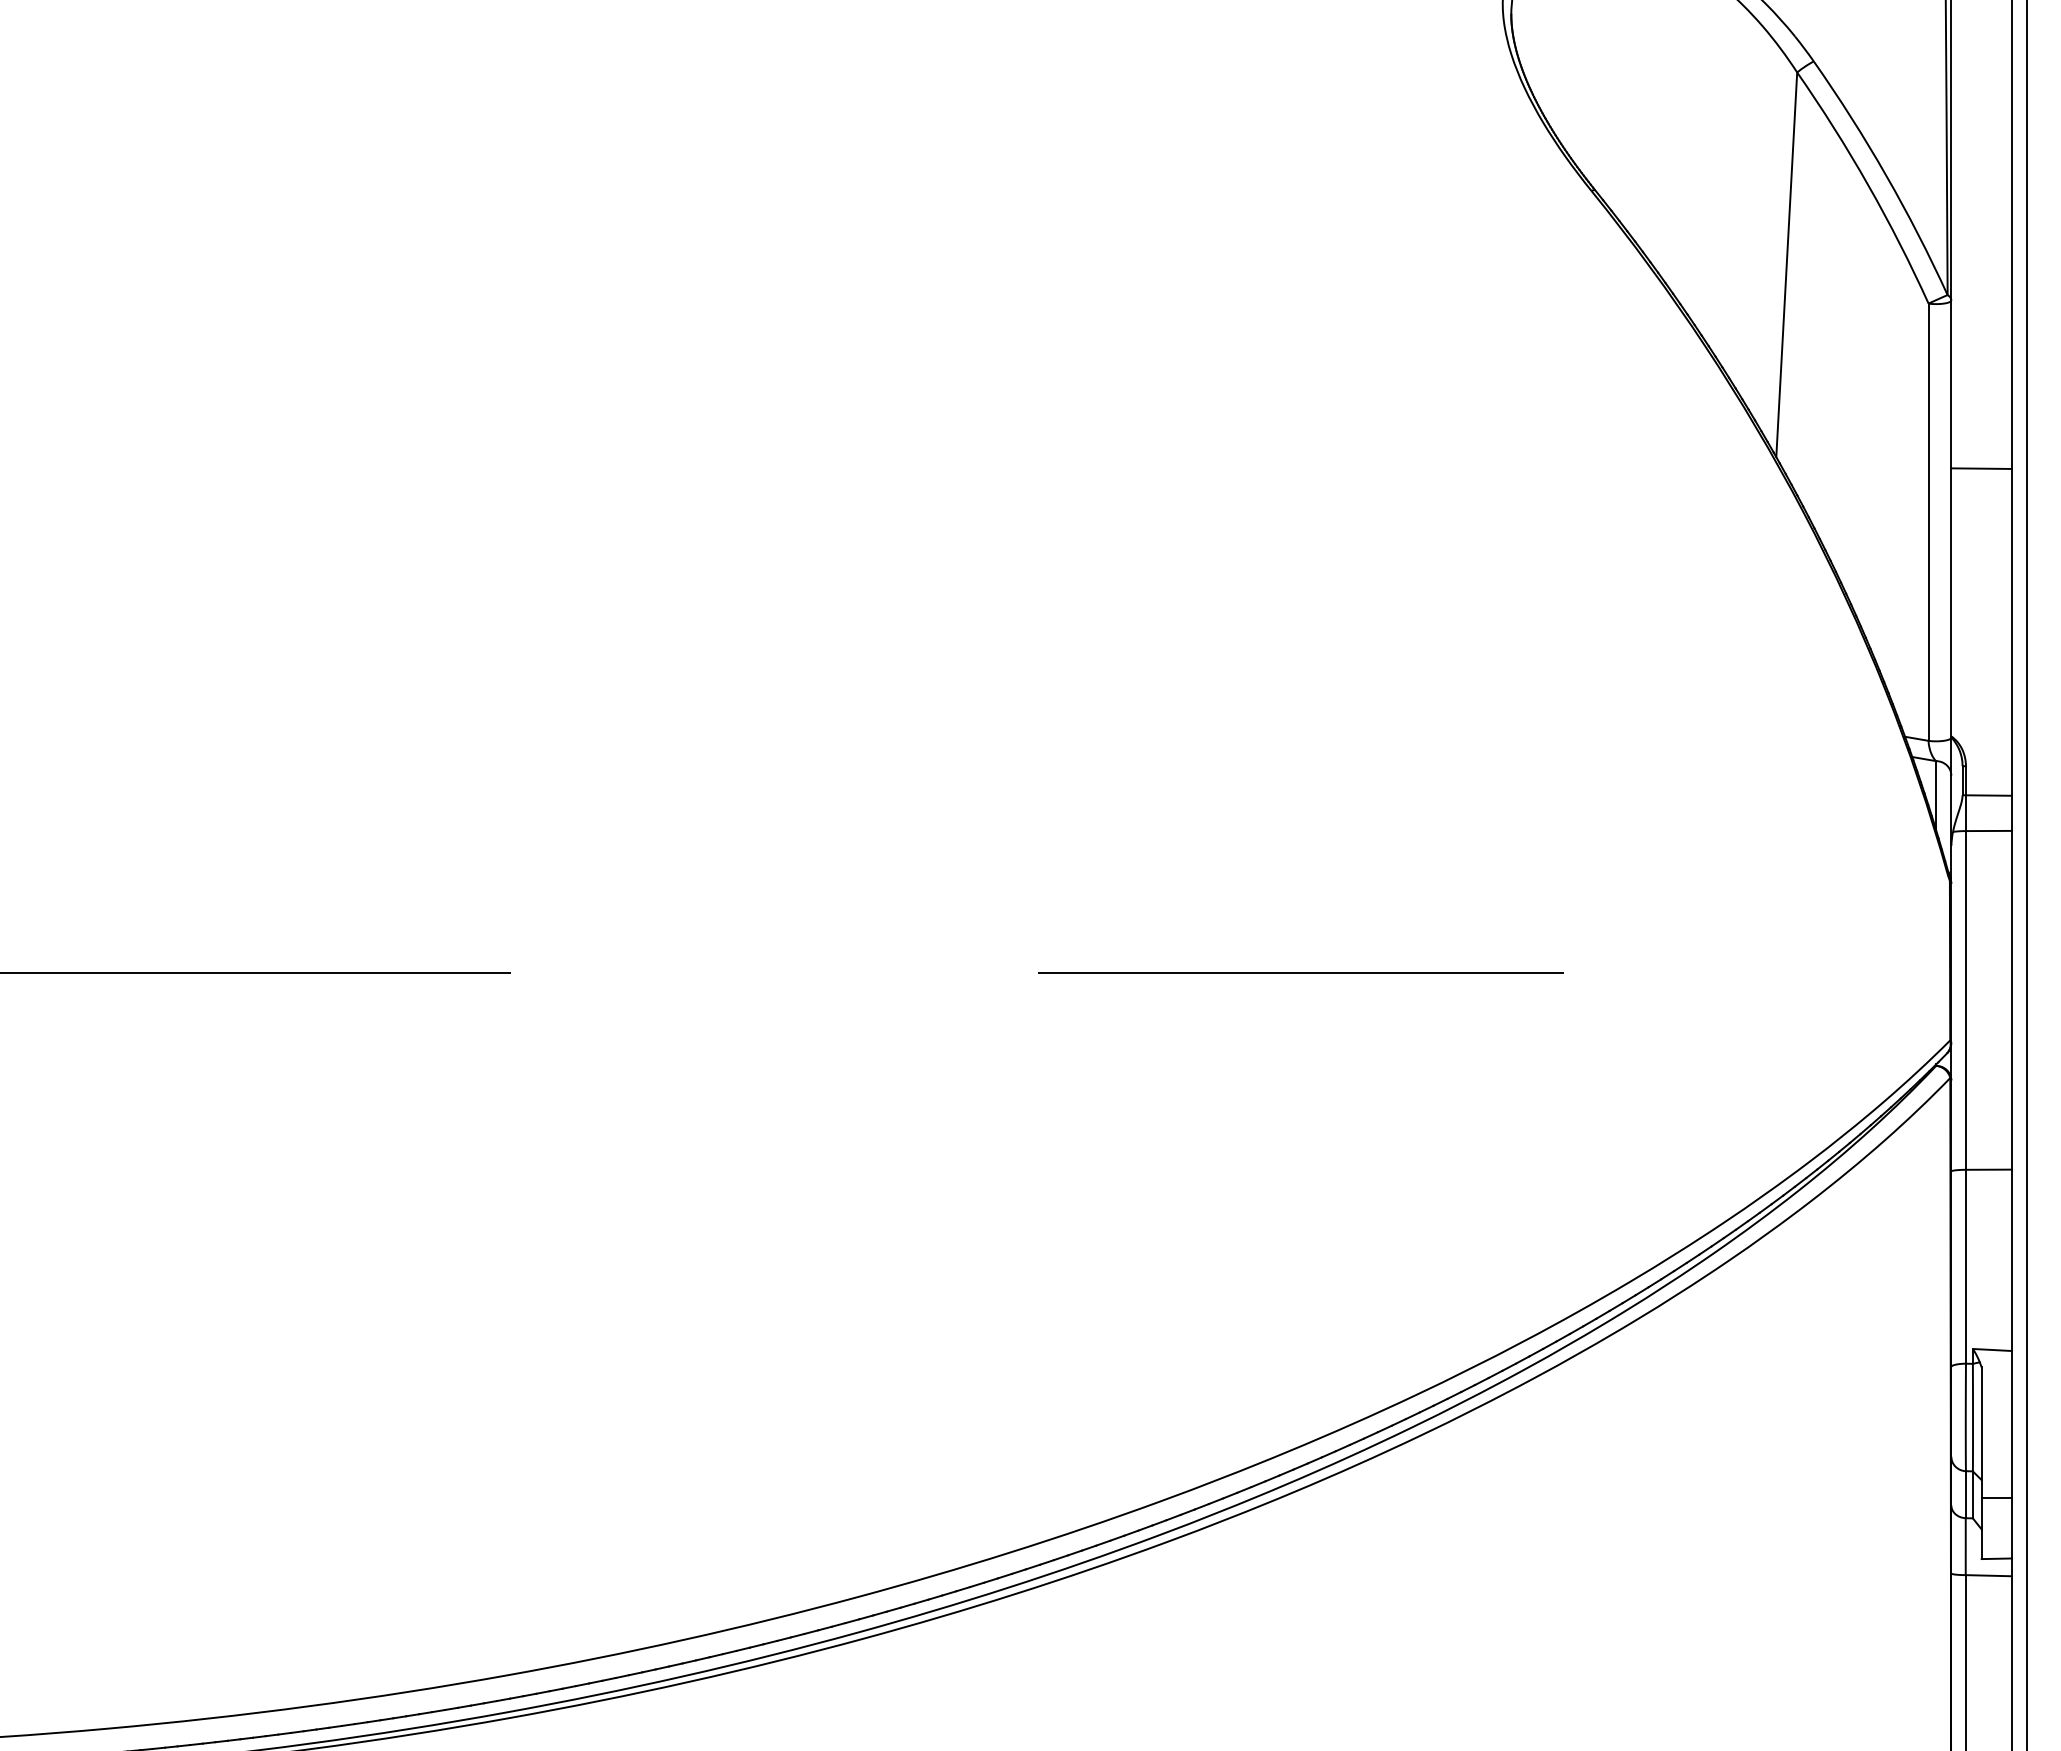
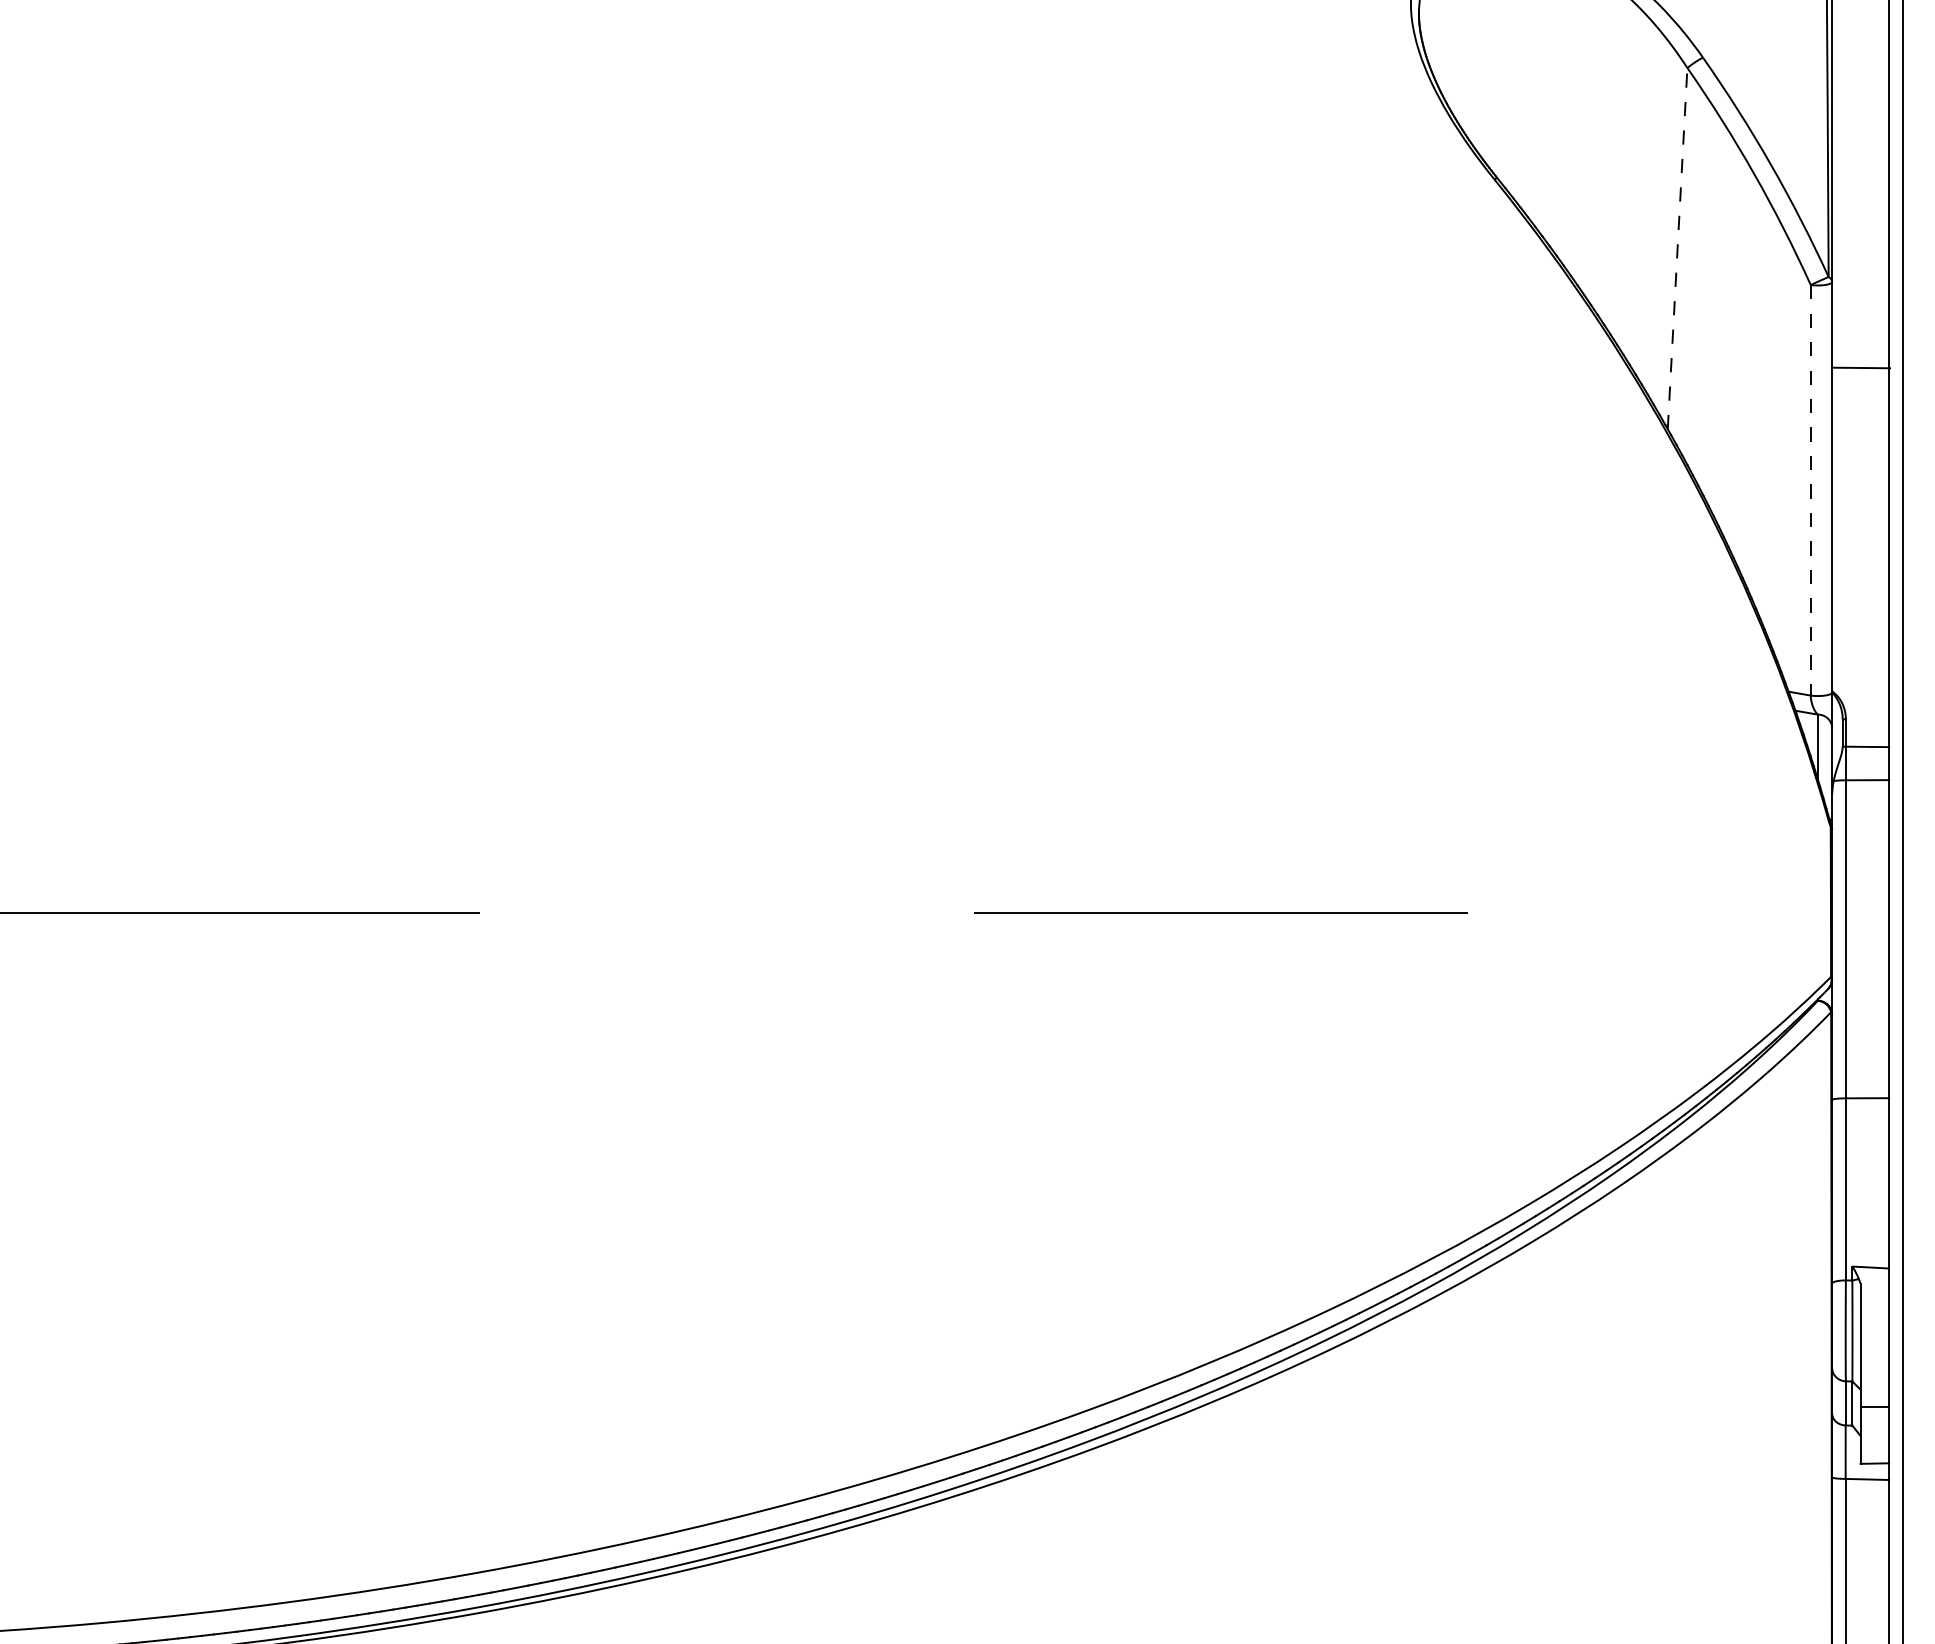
line: (1786, 264) -> (1677, 248), solid -> dashed
line: (1981, 468) -> (1861, 367), moved
line: (1928, 522) -> (1810, 490), solid -> dashed

